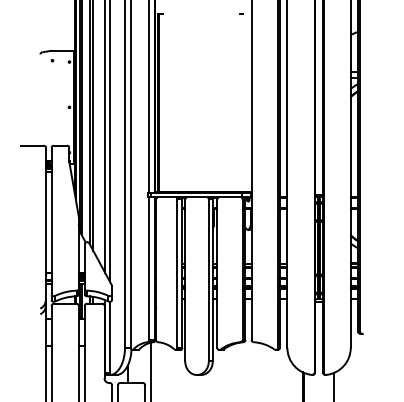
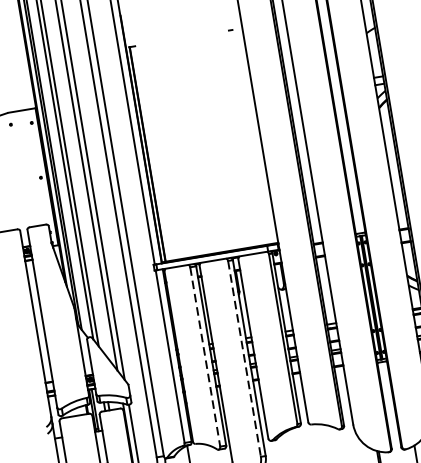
line: (177, 274) -> (205, 358), solid -> dashed
line: (208, 280) -> (244, 359), solid -> dashed

